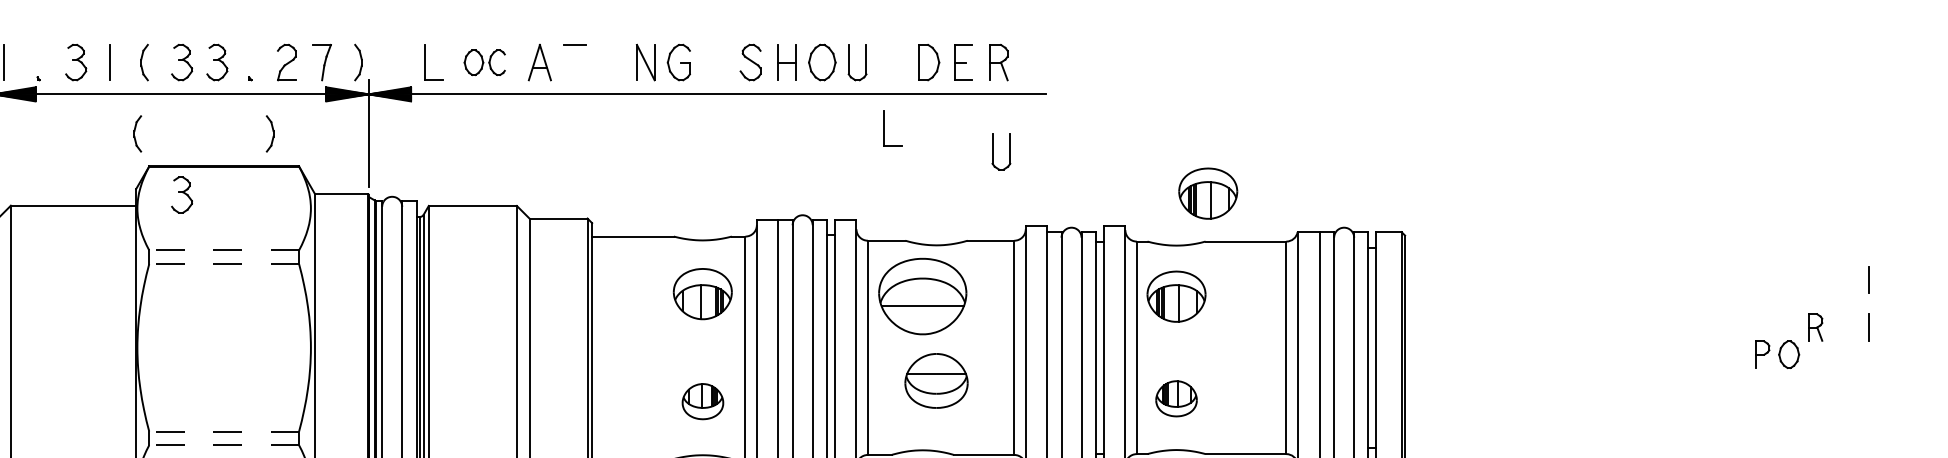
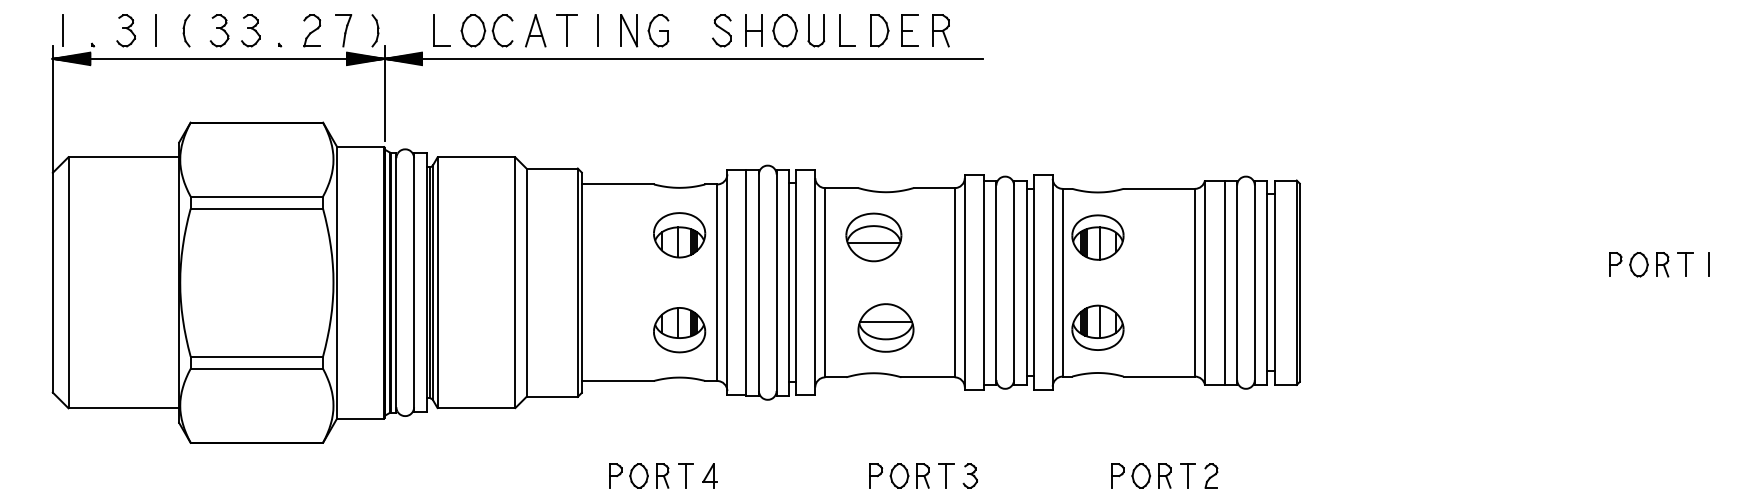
part: (484, 62) -> (486, 30), size x1.43
line: (574, 62) -> (566, 30), added
line: (610, 62) -> (598, 30), added
part: (885, 127) -> (840, 30), moved
part: (137, 133) -> (180, 93), removed
part: (270, 133) -> (297, 93), removed
part: (993, 151) -> (936, 109), removed
part: (1207, 193) -> (1125, 146), removed
part: (181, 194) -> (219, 147), removed
line: (223, 250) -> (256, 196), dashed -> solid
line: (223, 263) -> (256, 208), dashed -> solid
line: (1867, 279) -> (1708, 222), removed
part: (922, 296) -> (873, 237), size x0.71
part: (1841, 327) -> (1685, 264), added
part: (1777, 354) -> (1628, 264), moved
part: (935, 380) -> (885, 327), moved
part: (1176, 398) -> (1097, 327), size x1.43
part: (702, 401) -> (679, 330), size x1.43
line: (223, 431) -> (256, 356), dashed -> solid
line: (223, 444) -> (256, 368), dashed -> solid

